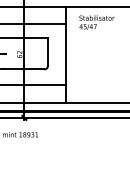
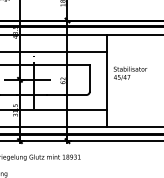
text: (96, 22) -> (130, 73), moved

